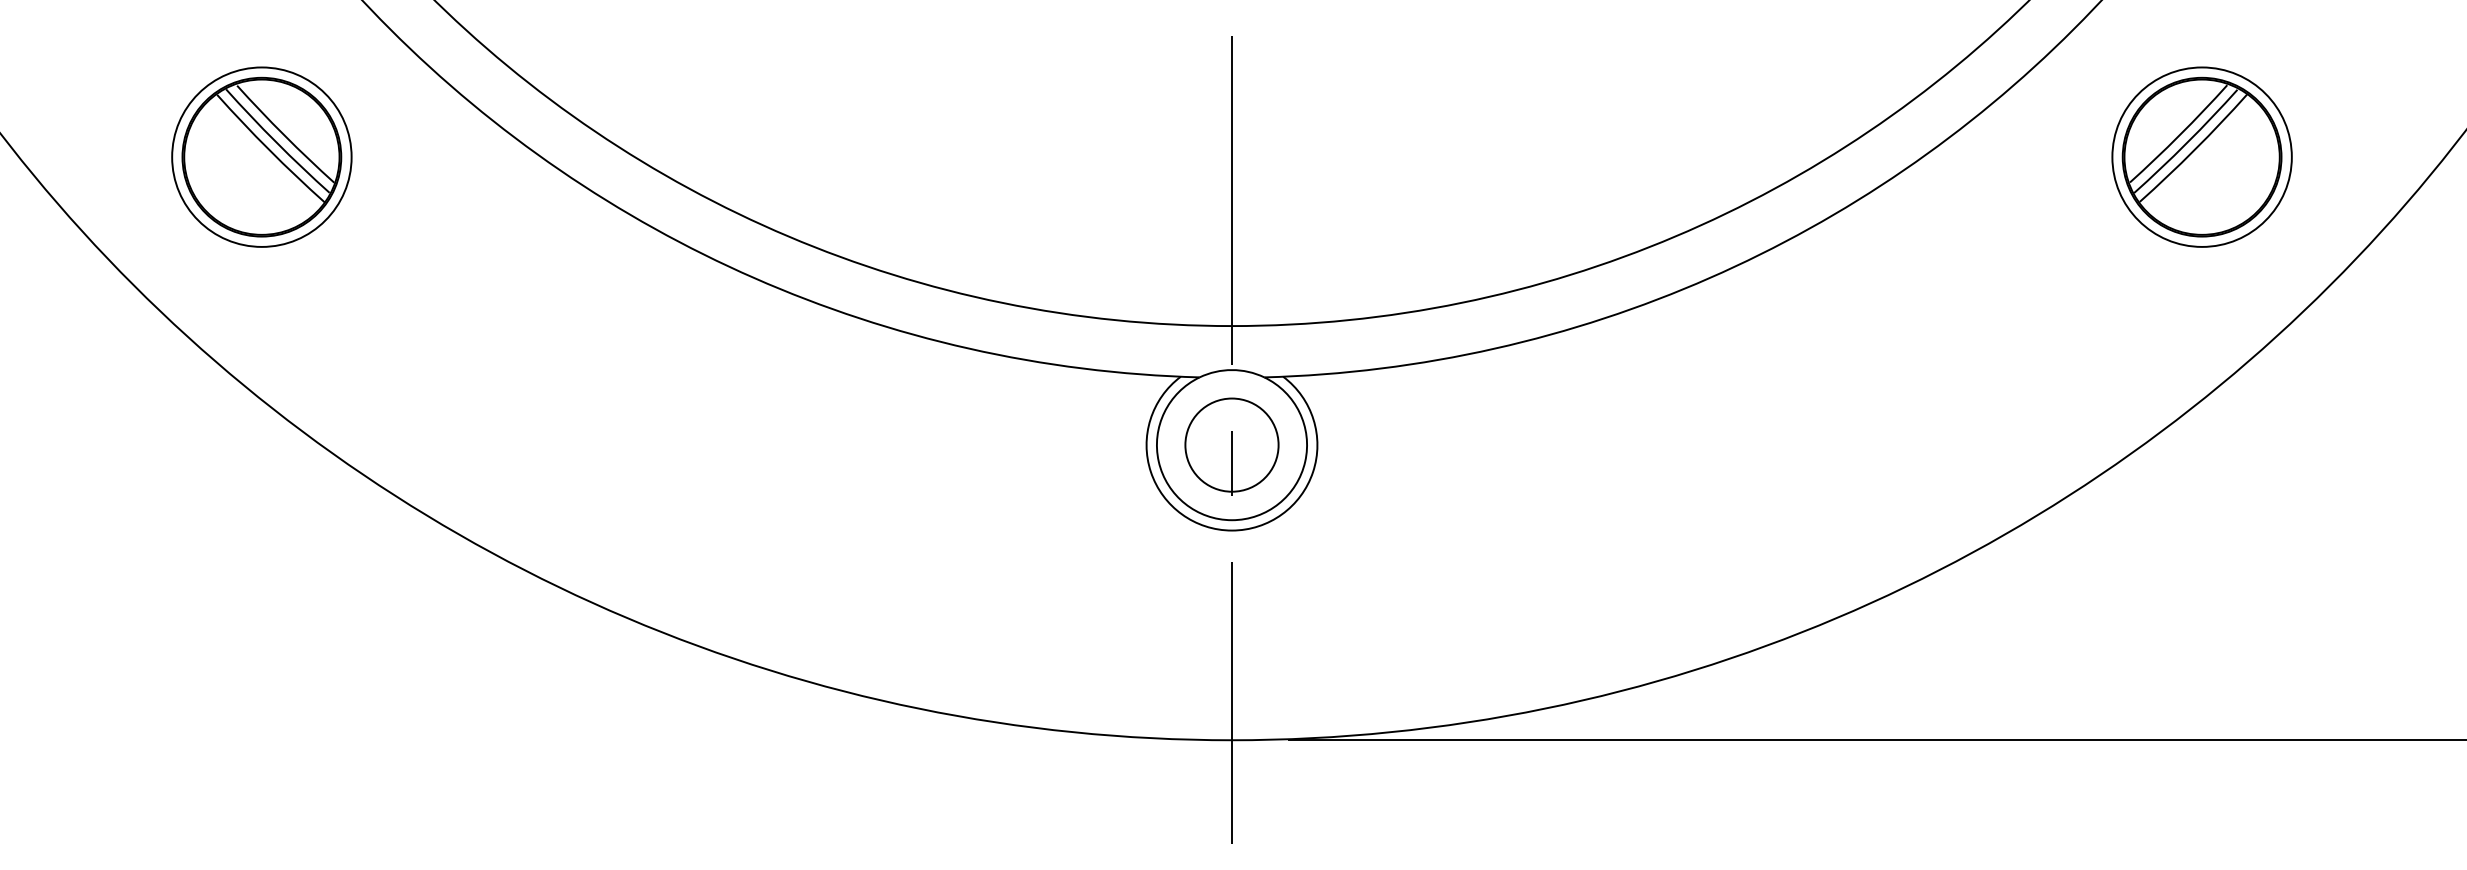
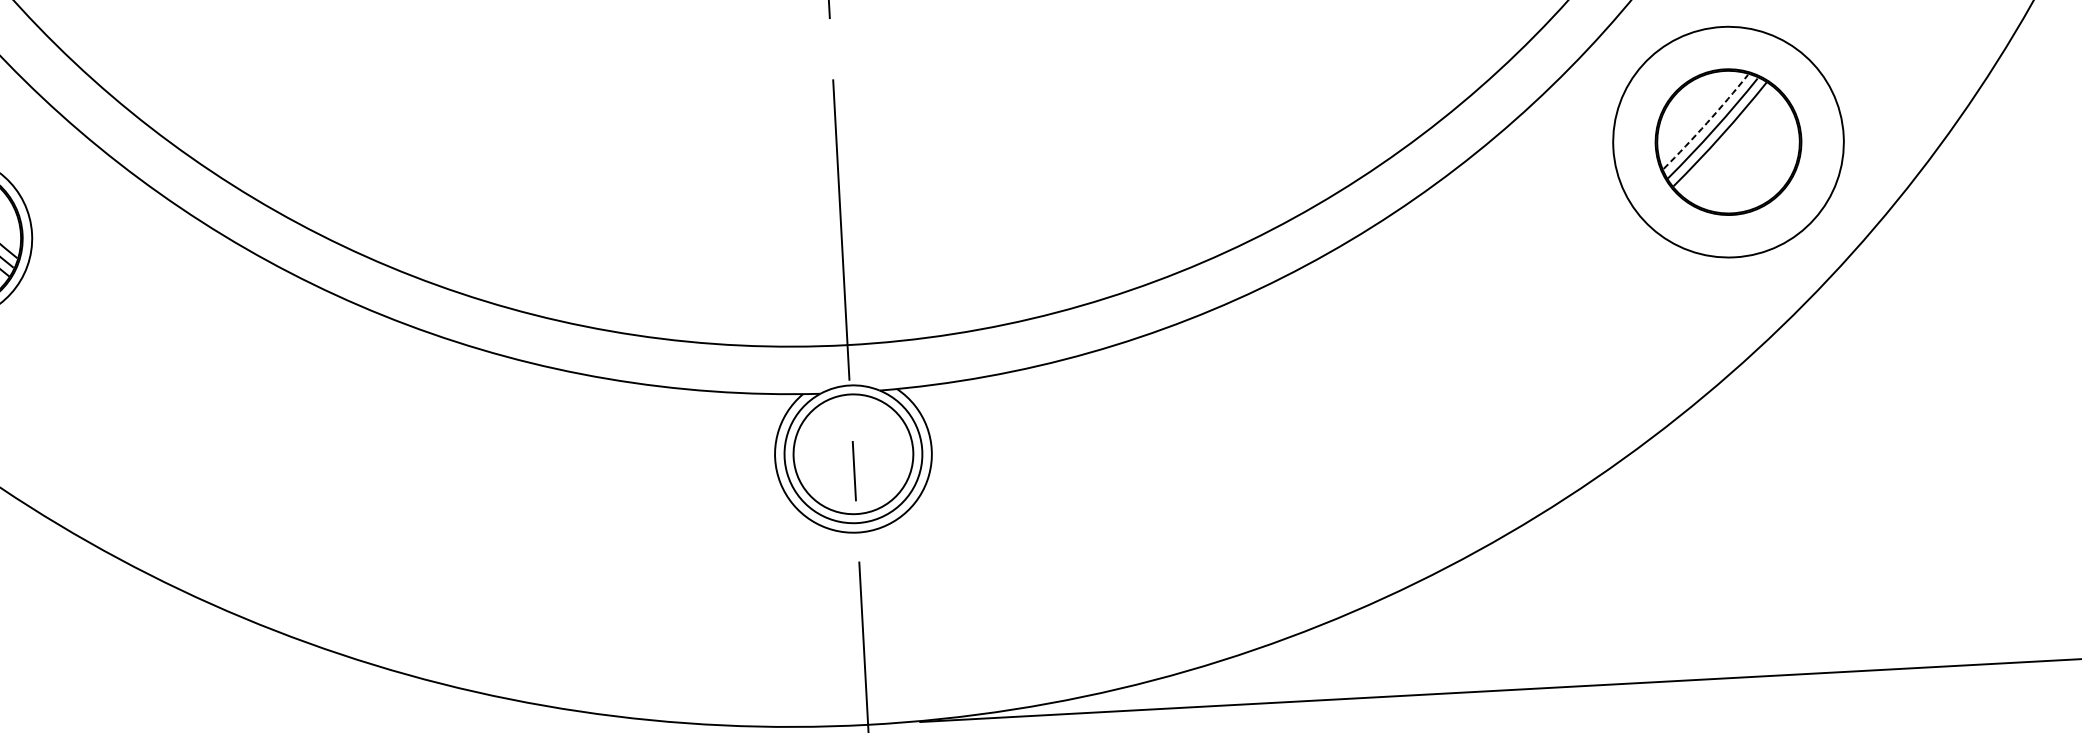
arc: (2179, 135) -> (1706, 123), solid -> dashed
circle: (2201, 156) -> (1727, 141), size x1.4
circle: (1231, 444) -> (852, 453), size x1.4

